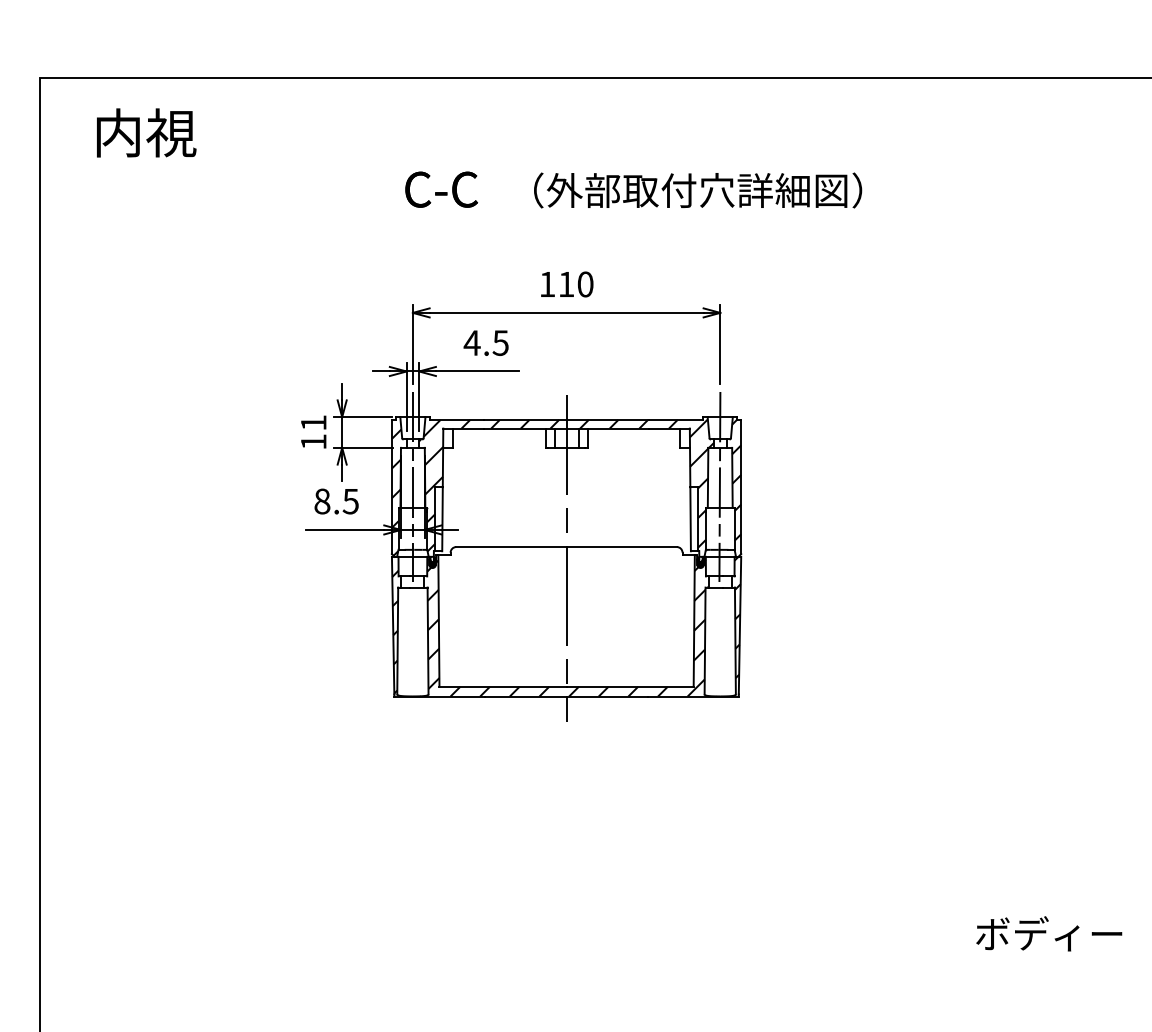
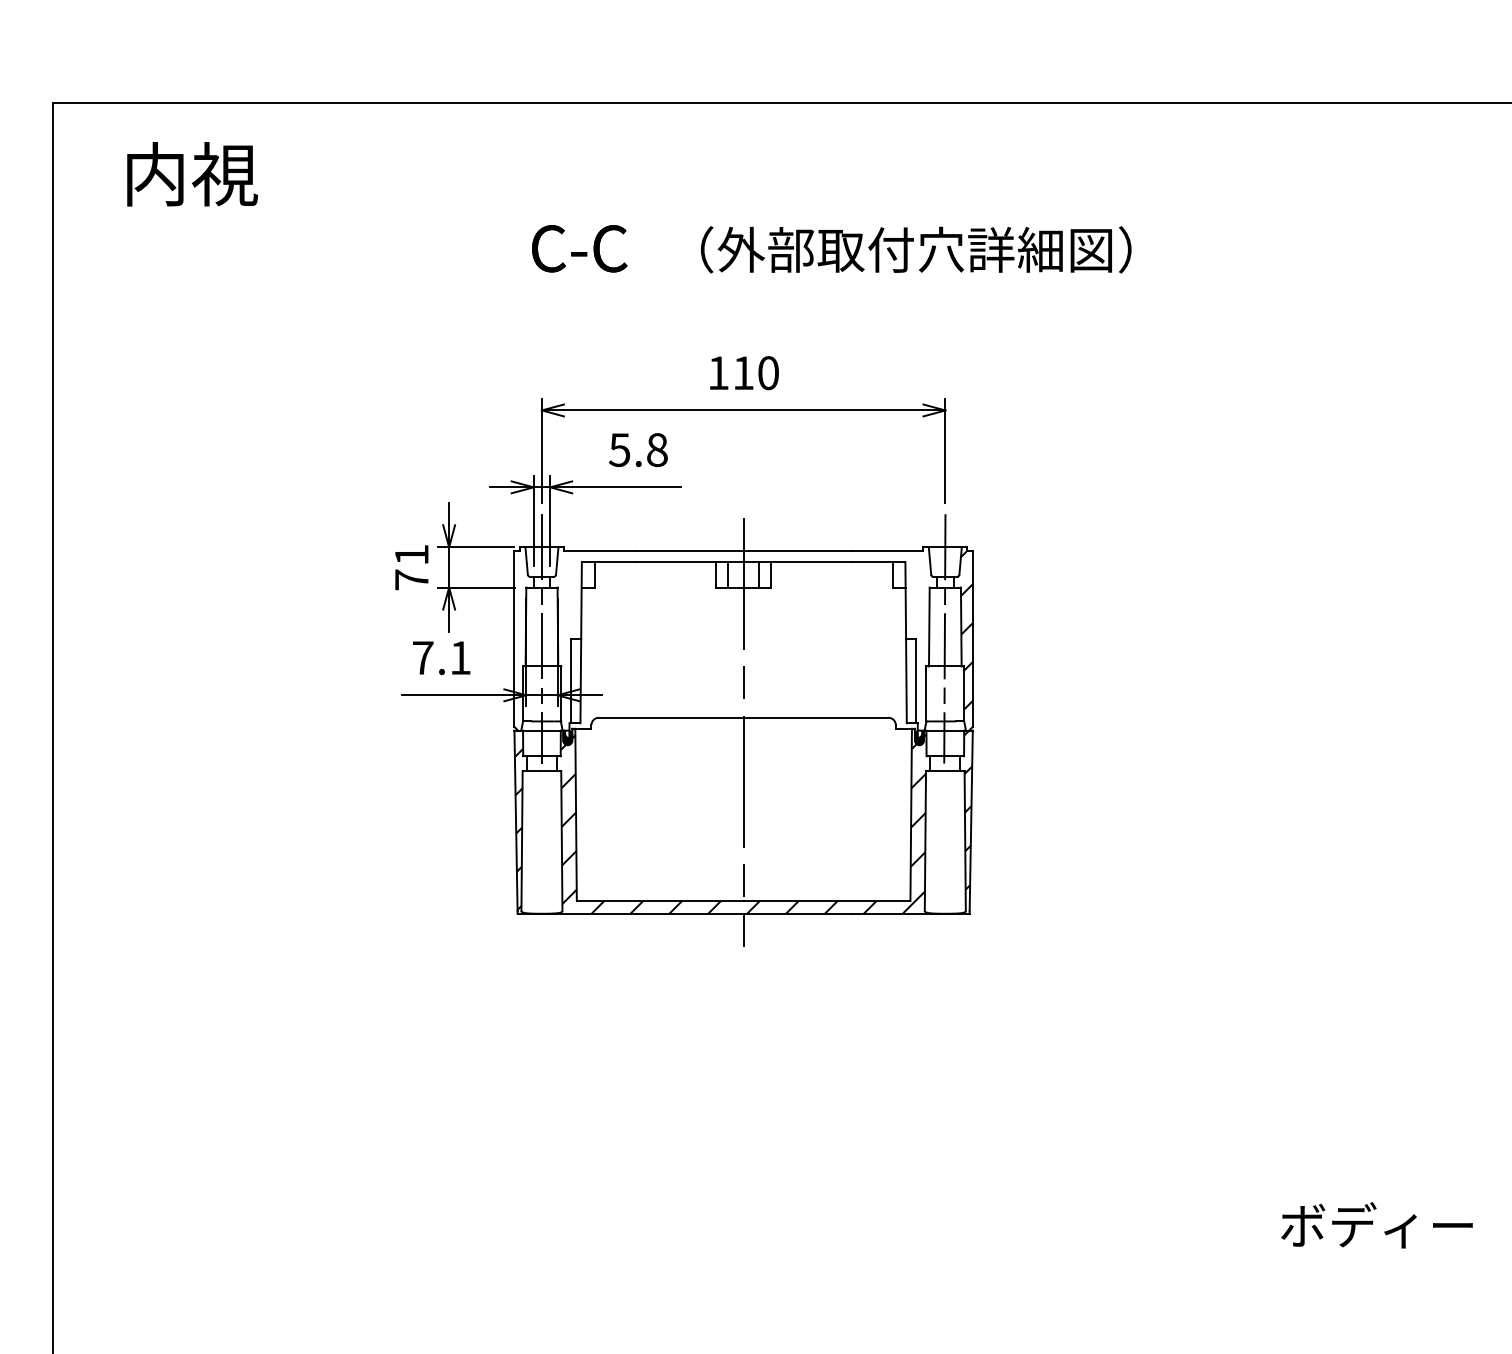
text: (485, 342) -> (637, 449), 4.5 -> 5.8
text: (313, 441) -> (411, 579), 11 -> 71
hatch: (566, 485) -> (743, 636), removed
hatch: (396, 492) -> (520, 646), removed
text: (336, 501) -> (441, 657), 8.5 -> 7.1

